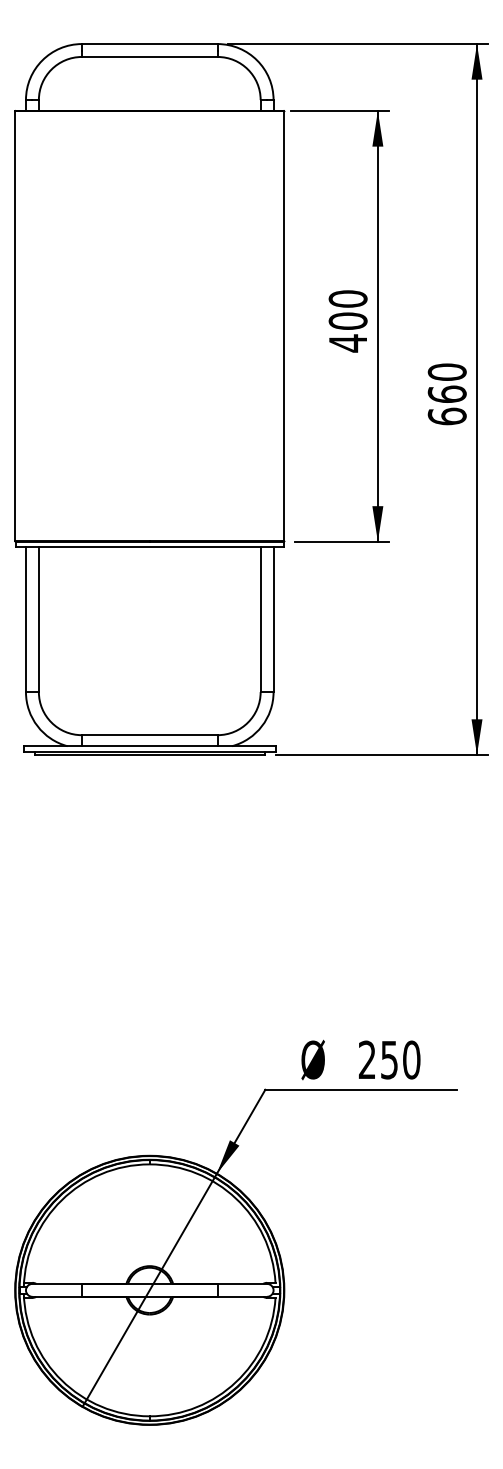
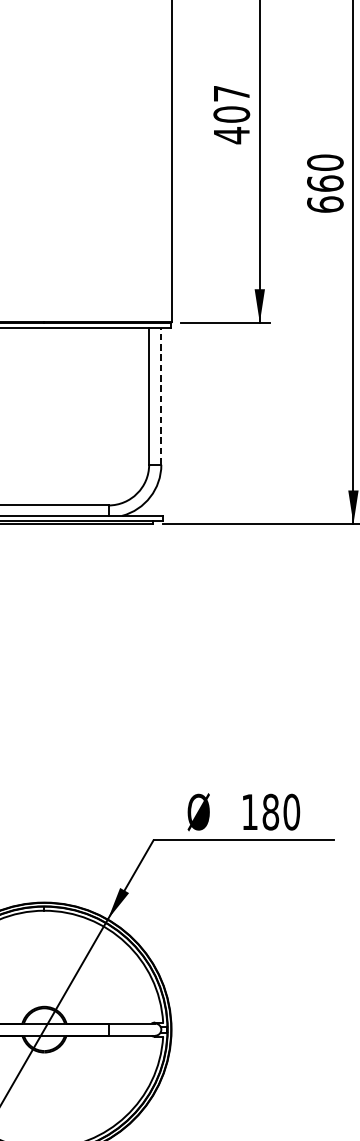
text: (347, 298) -> (231, 93), 400 -> 407
line: (273, 619) -> (161, 396), solid -> dashed
text: (378, 1059) -> (260, 811), 250 -> 180

